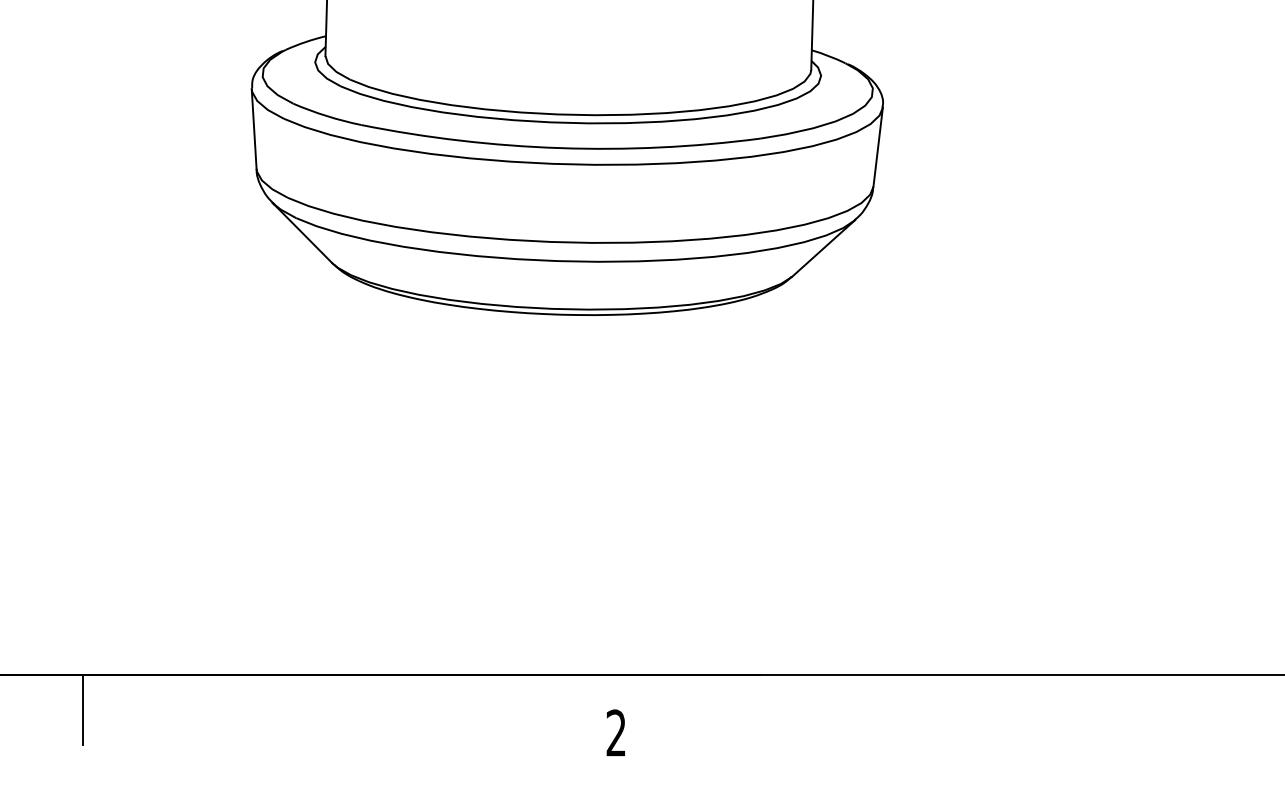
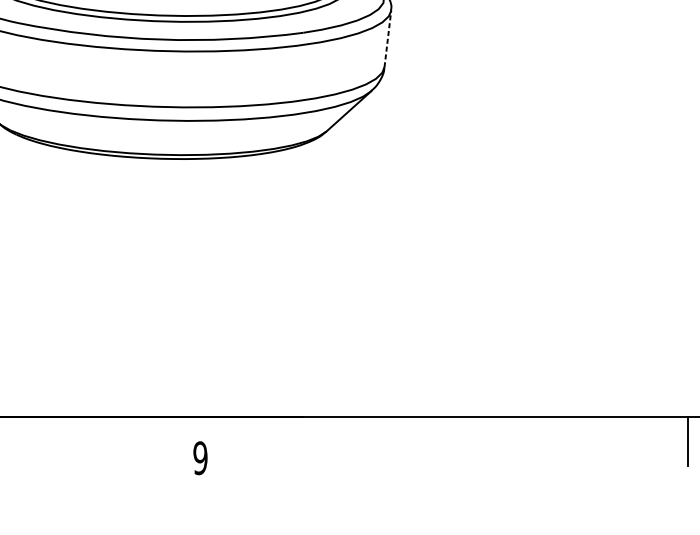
line: (878, 147) -> (388, 39), solid -> dashed
text: (616, 732) -> (200, 457), 2 -> 9

